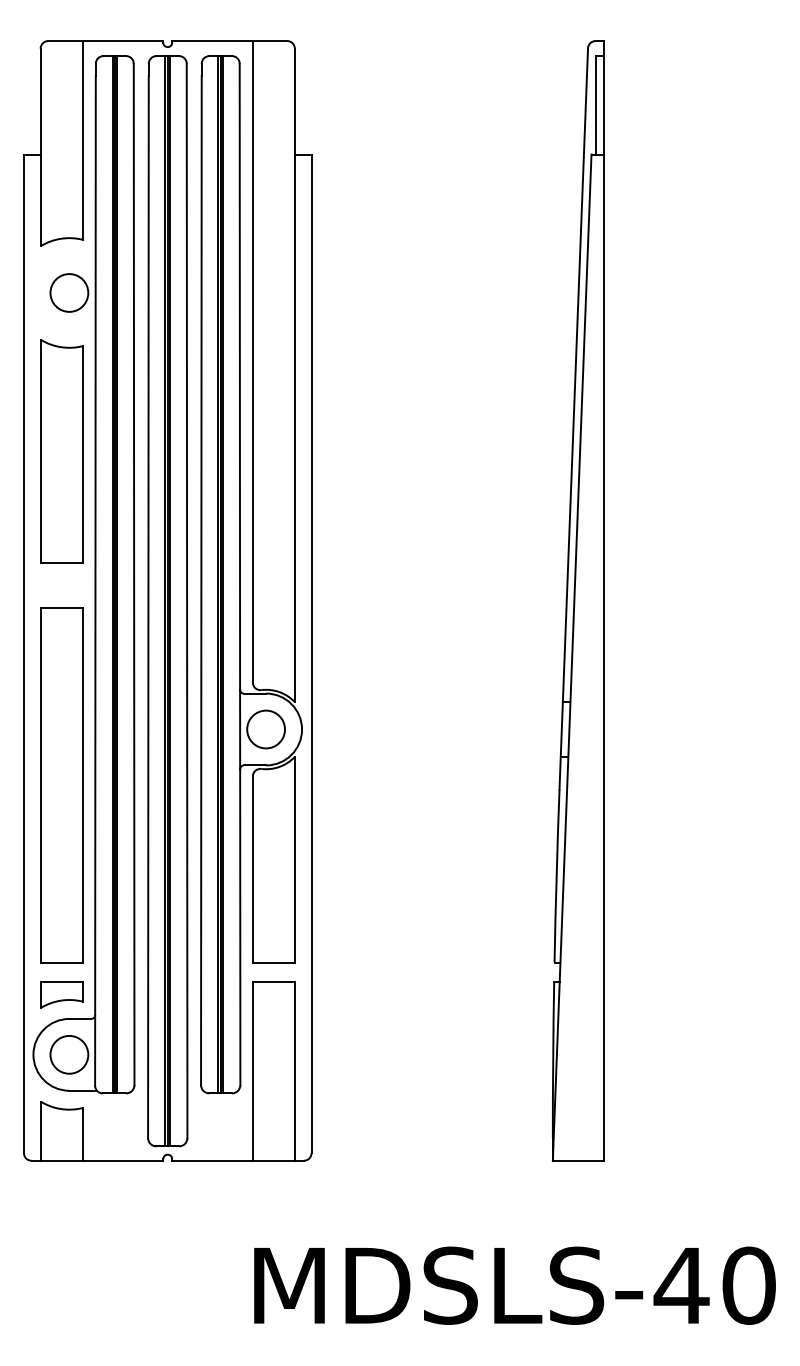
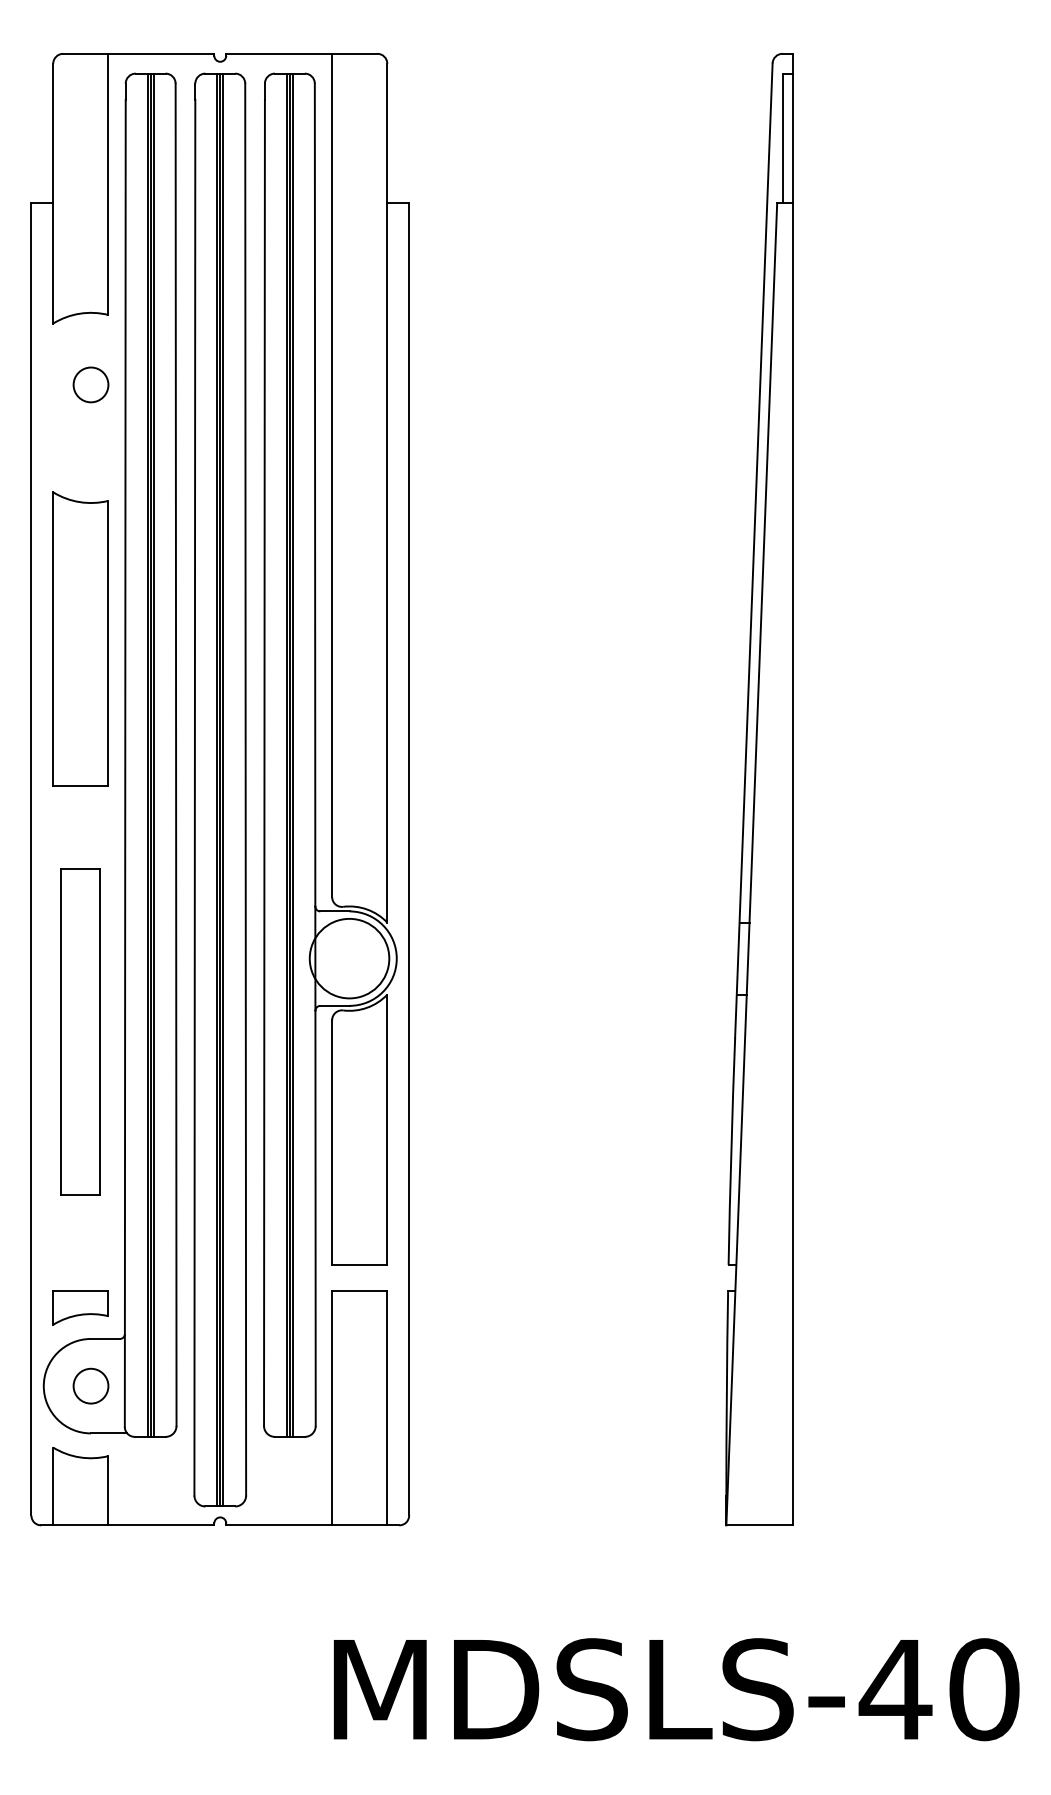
circle: (69, 292) -> (90, 384), size x0.7
part: (61, 450) -> (80, 638), moved
circle: (266, 729) -> (349, 958), size x1.6
part: (61, 785) -> (80, 1032), size x0.7
circle: (69, 1055) -> (90, 1386), size x0.7

